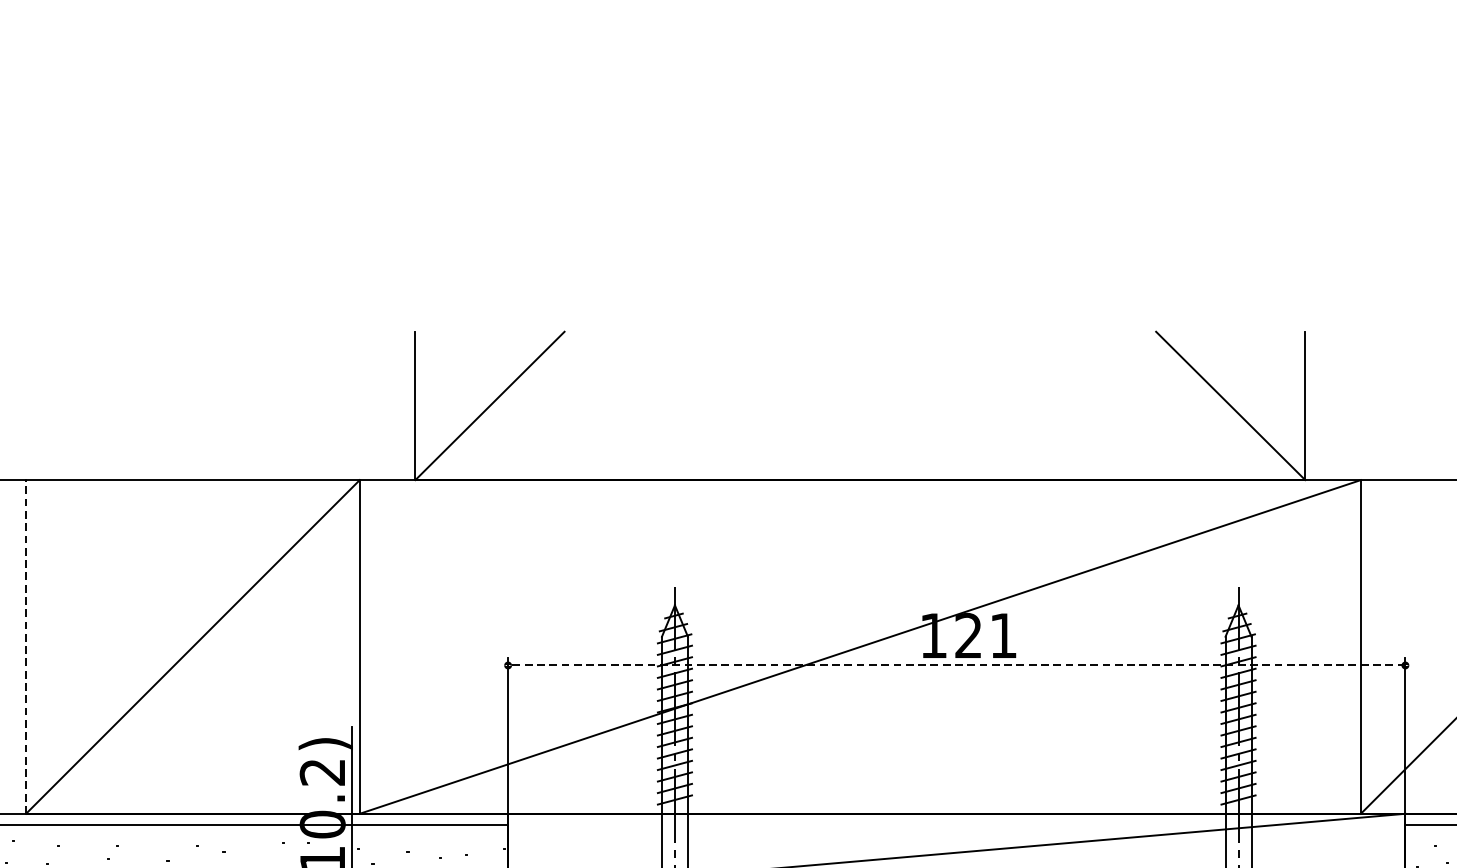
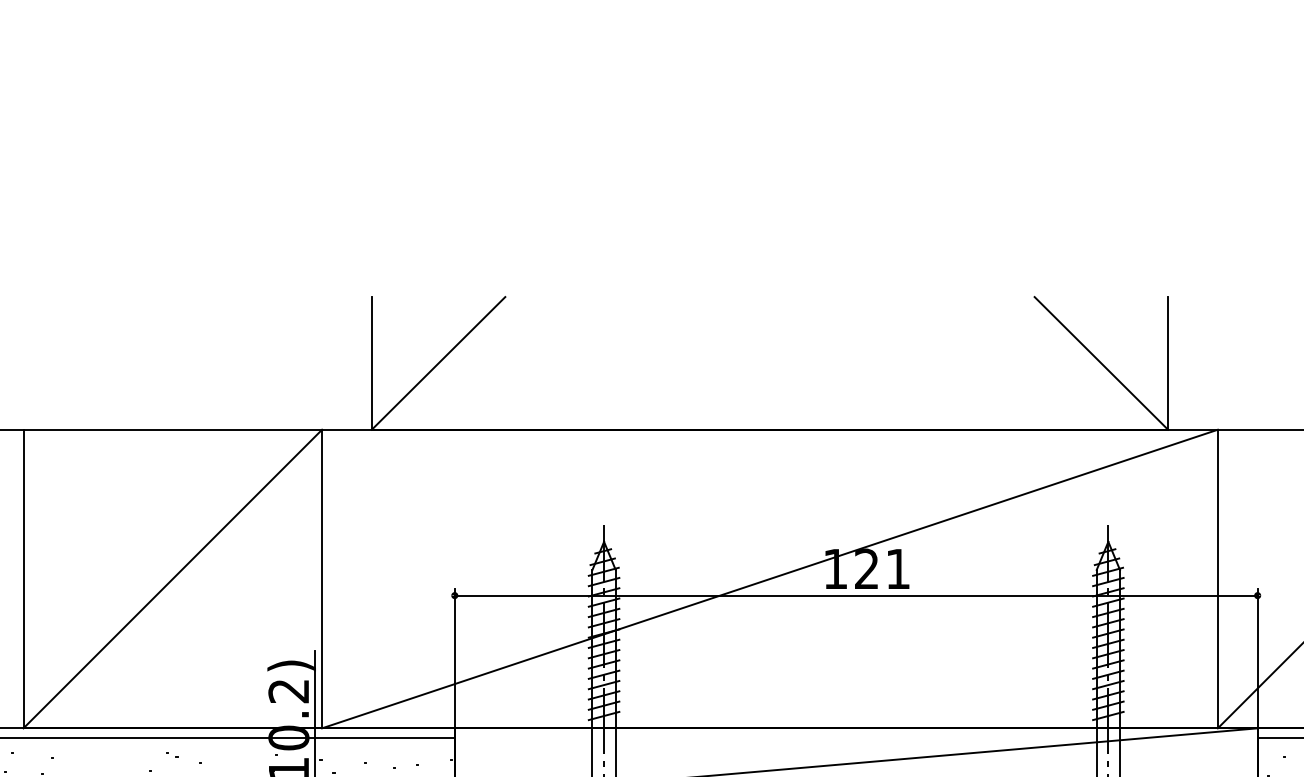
line: (26, 646) -> (23, 578), dashed -> solid
line: (955, 665) -> (855, 595), dashed -> solid

